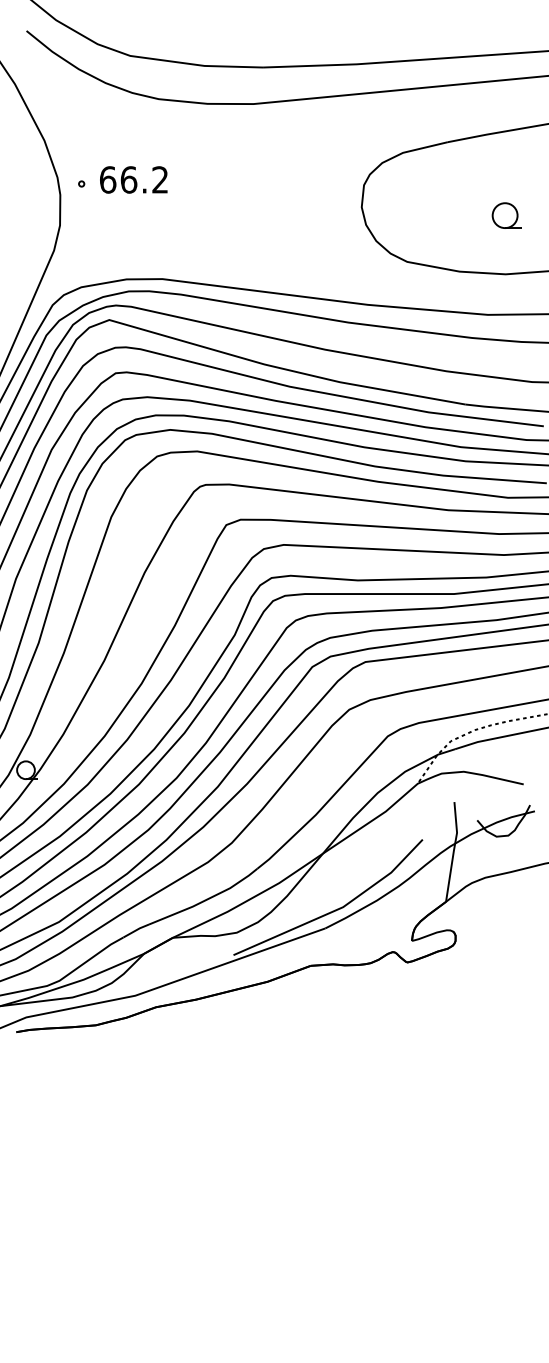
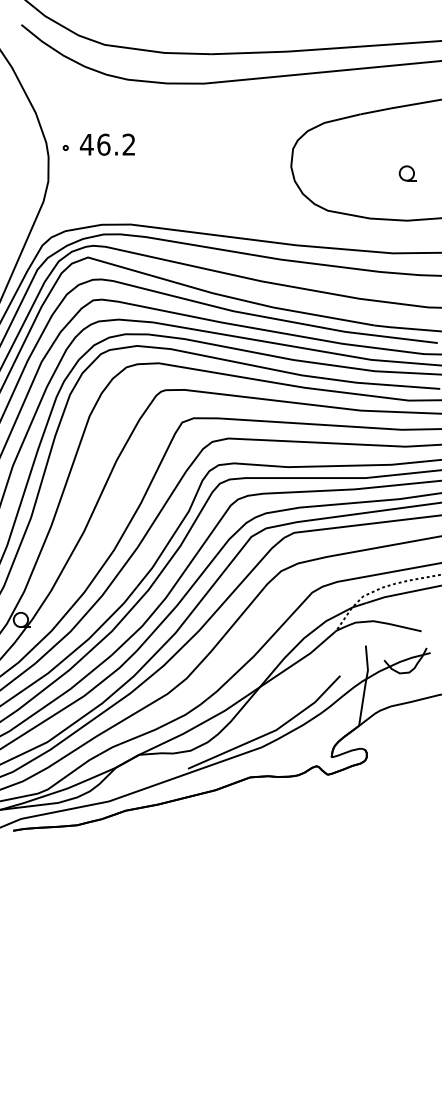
text: (107, 179) -> (86, 144), 66.2 -> 46.2
part: (506, 215) -> (407, 173), size x0.71

